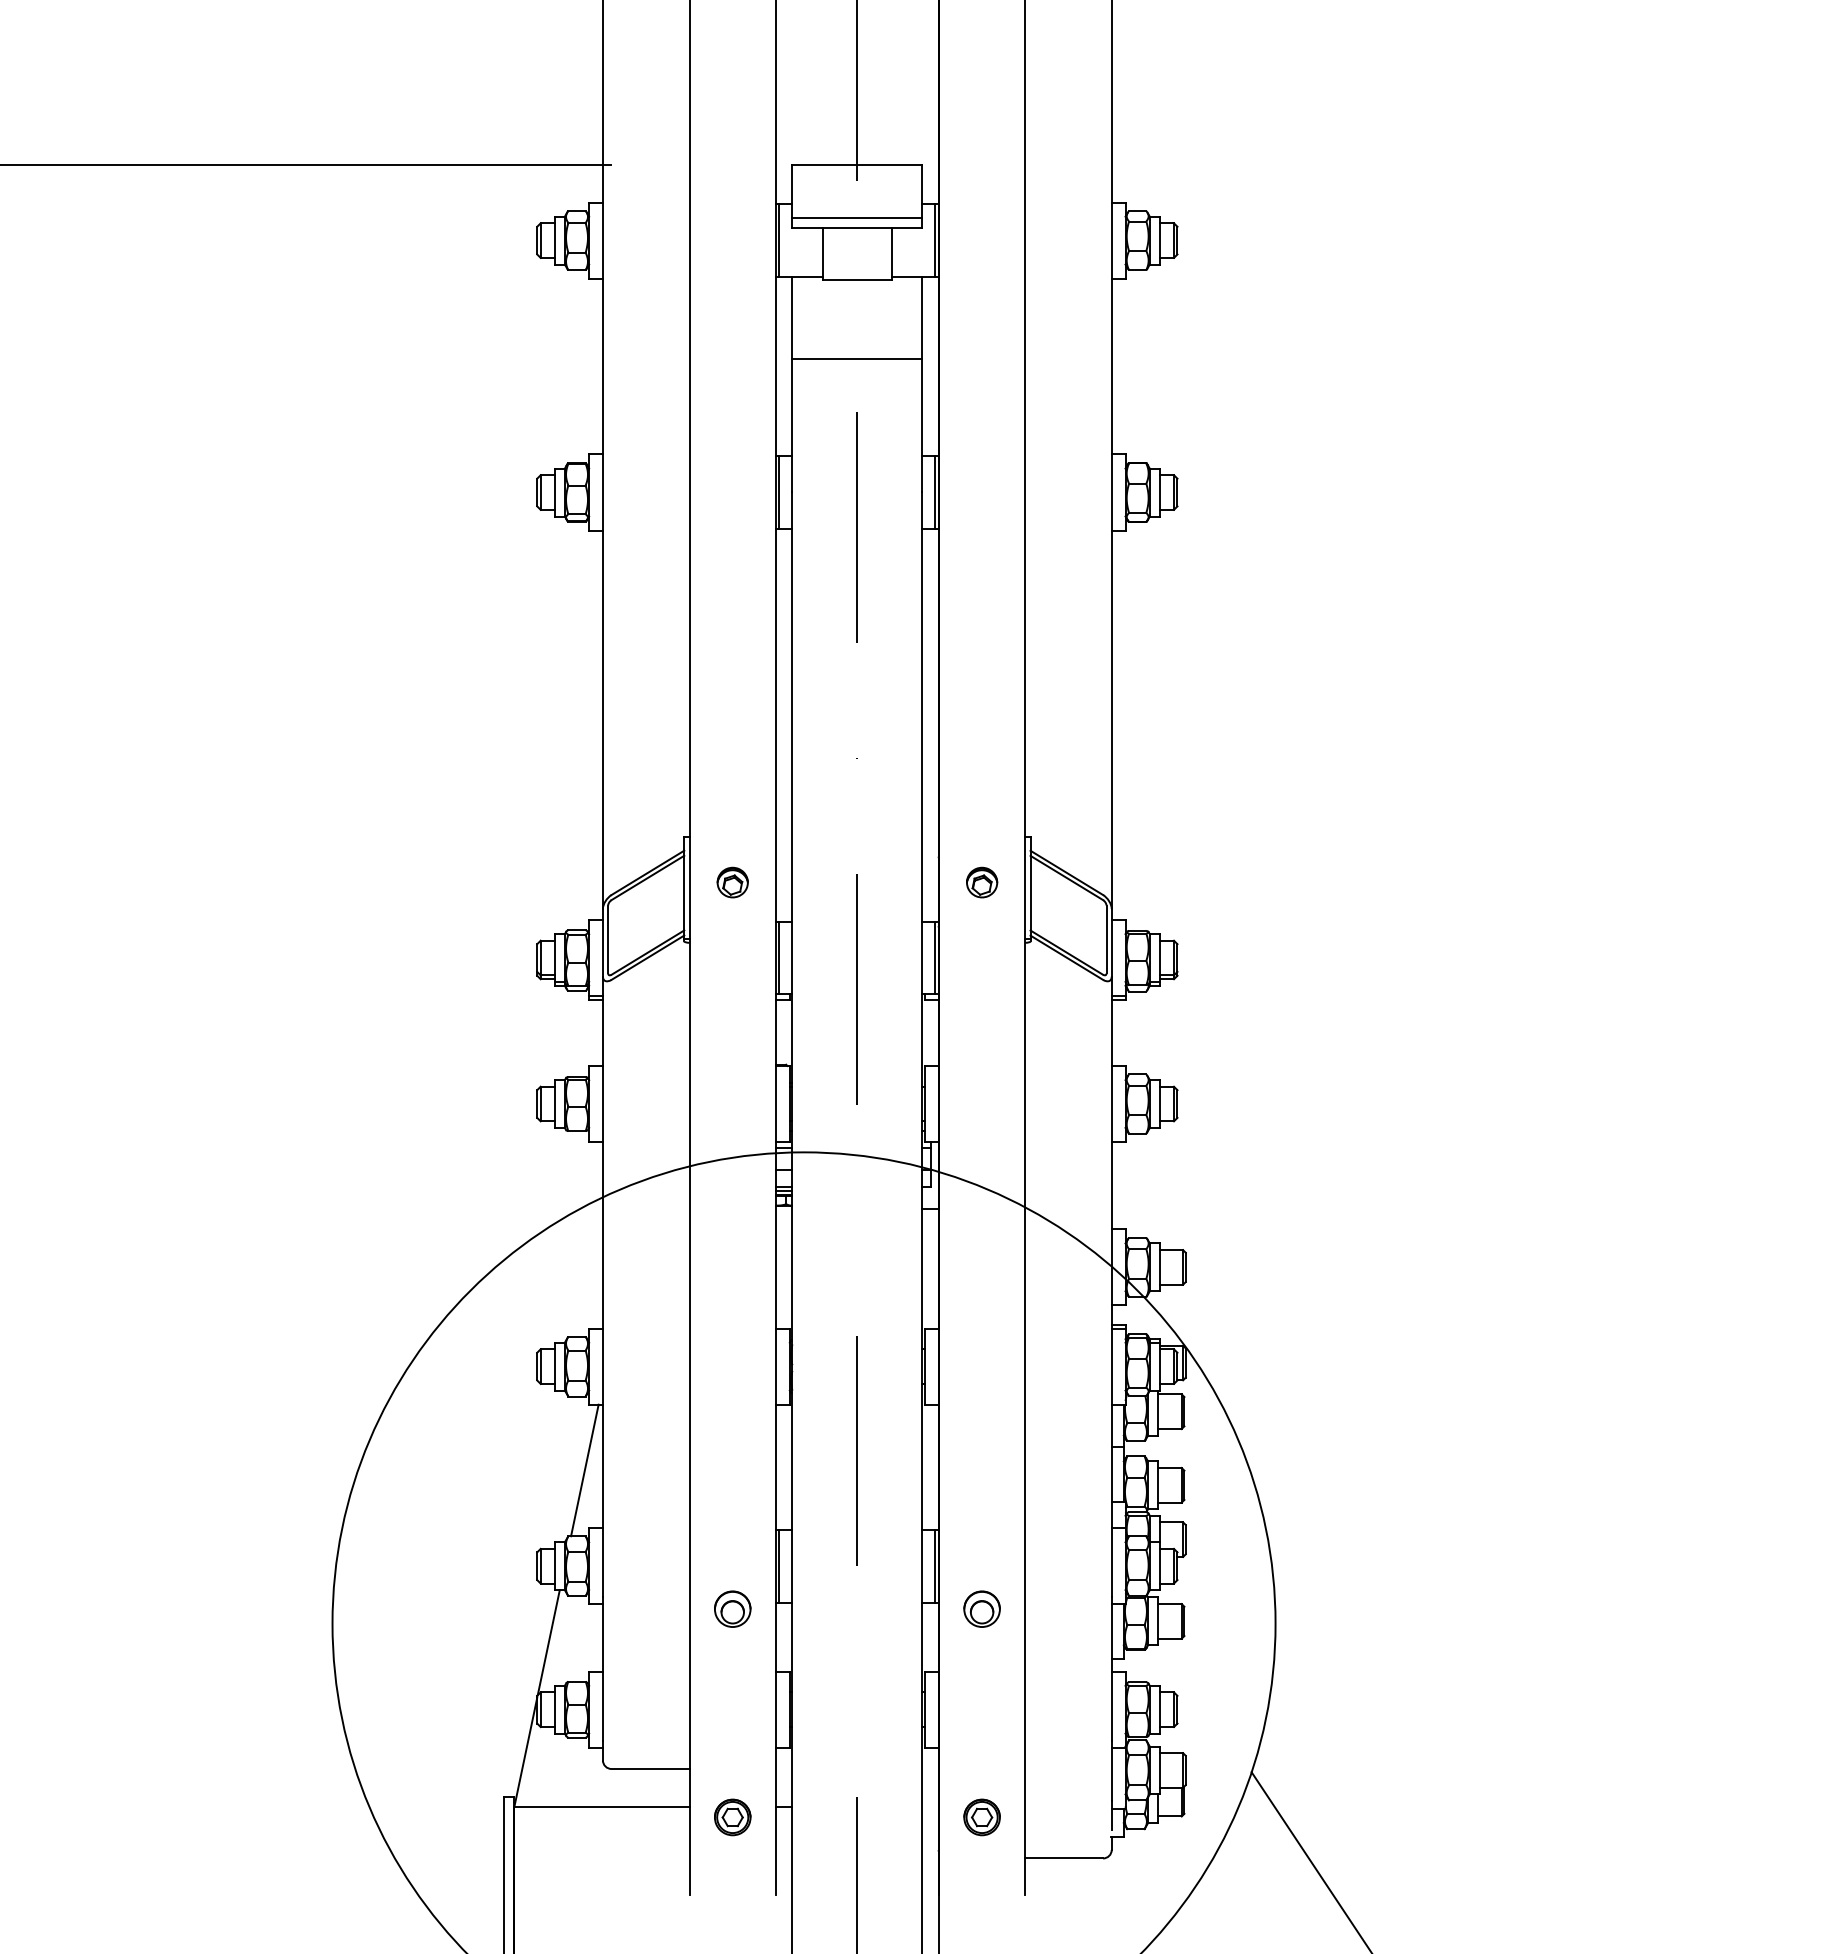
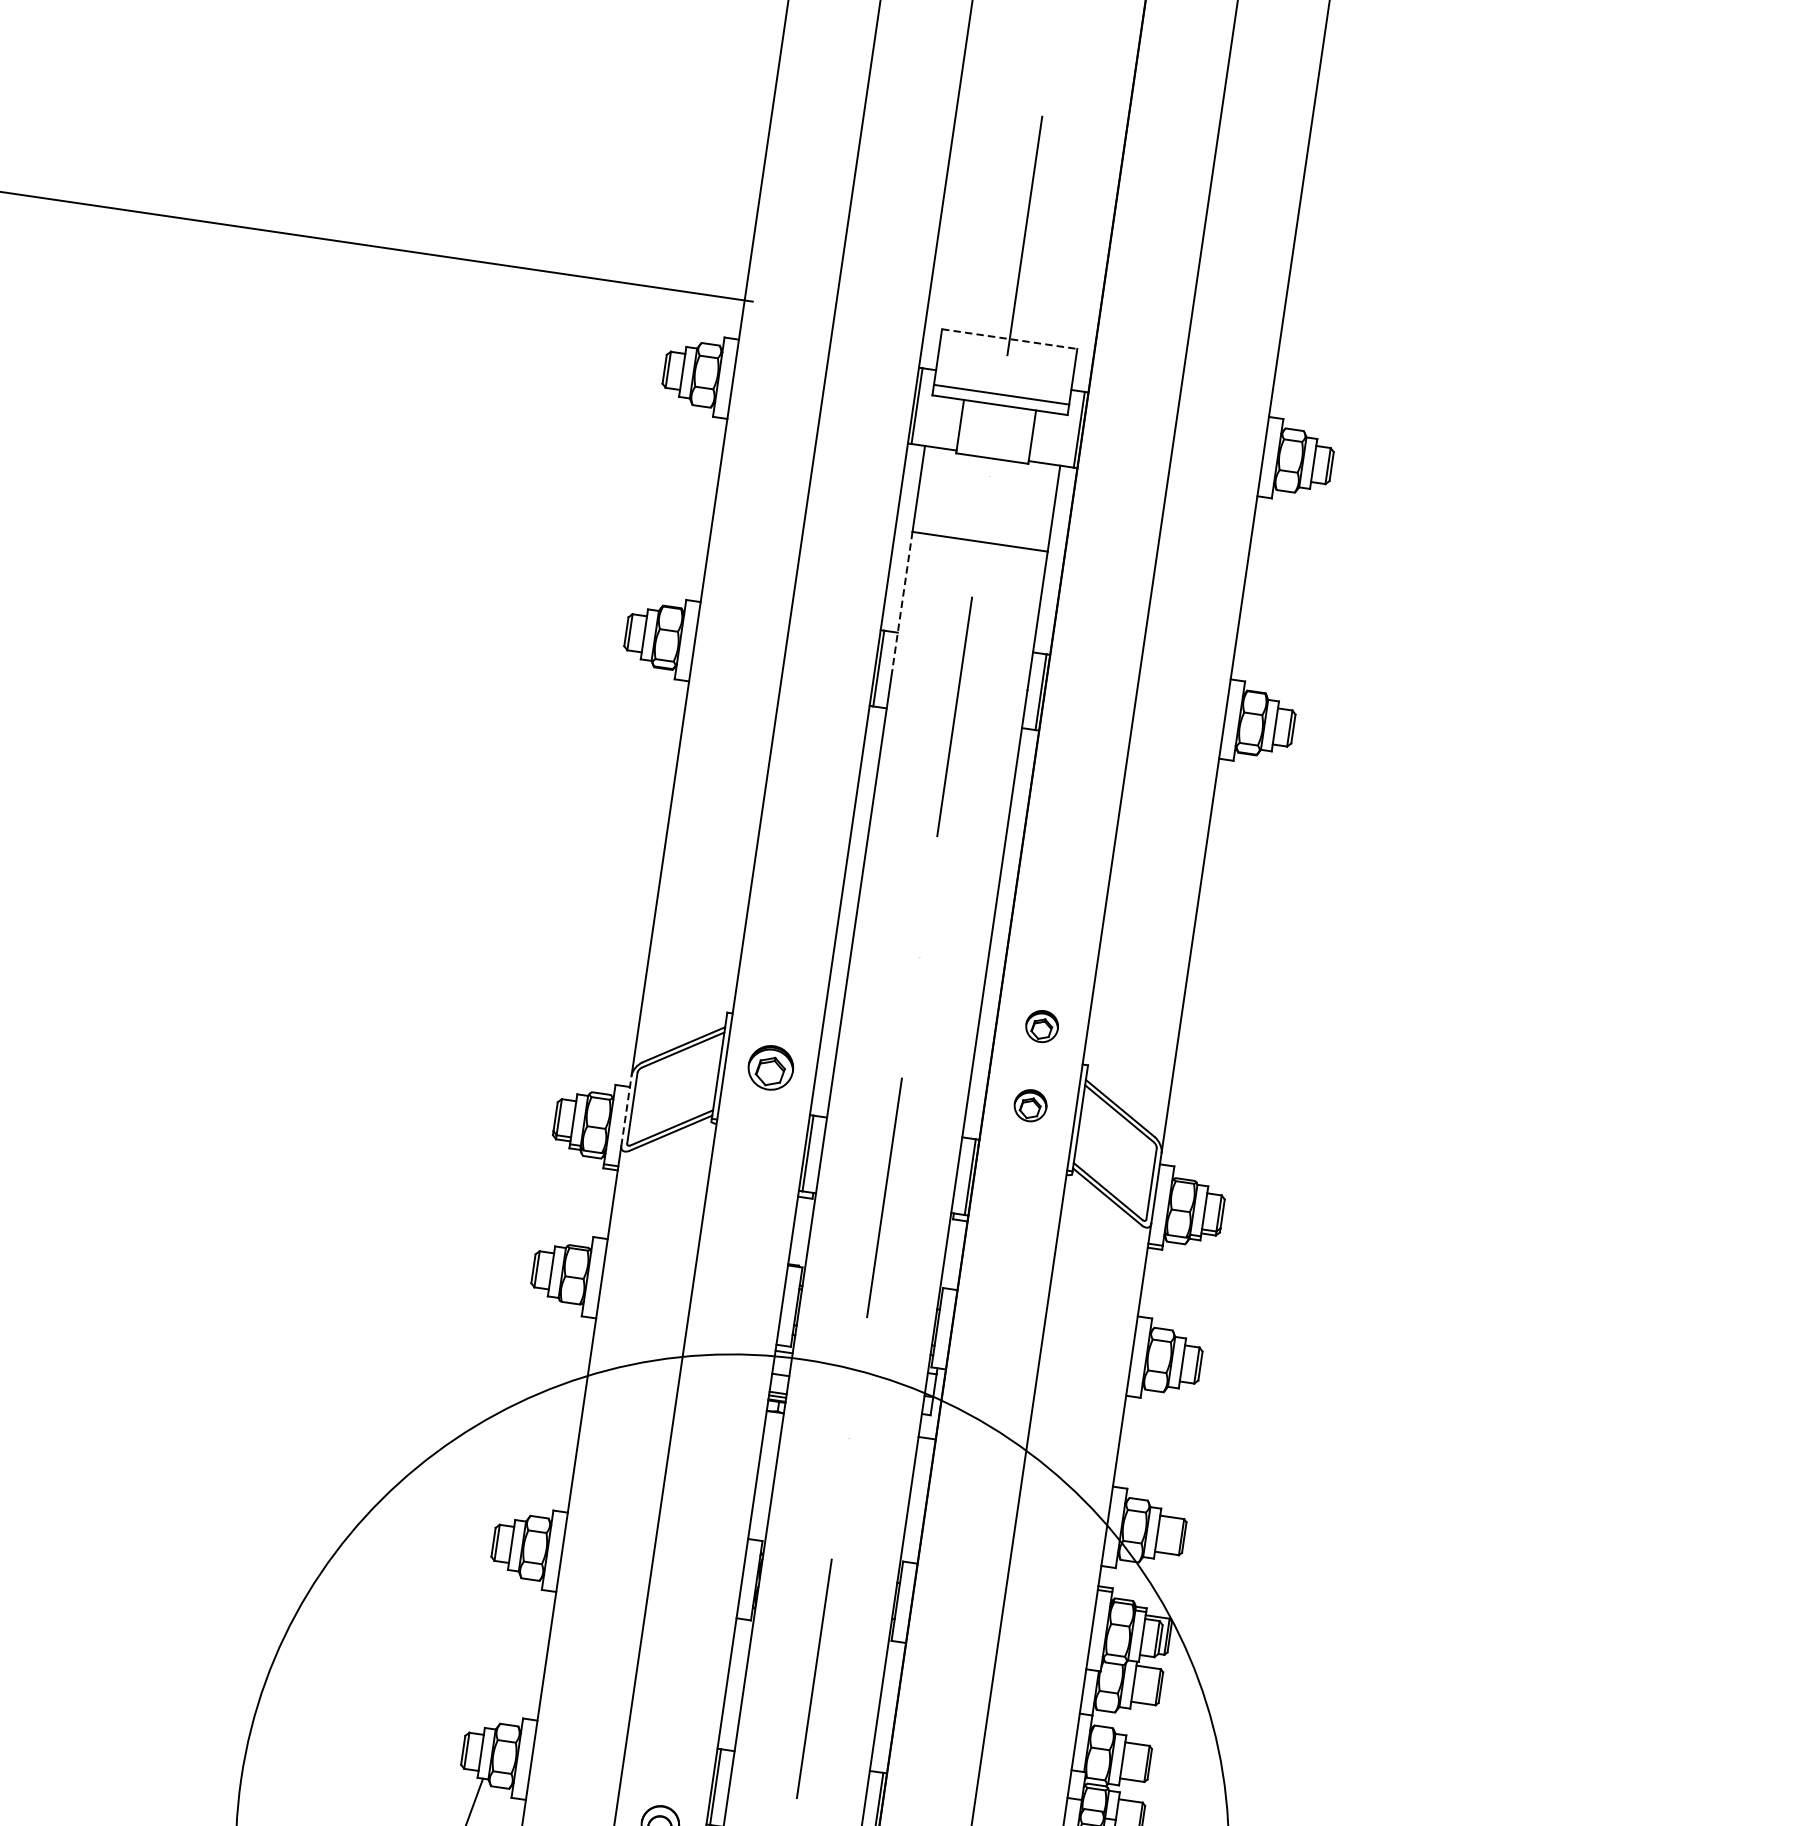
line: (857, 164) -> (1009, 338), solid -> dashed
line: (792, 426) -> (902, 601), solid -> dashed
part: (982, 806) -> (1042, 1026), added
part: (732, 882) -> (770, 1067), size x1.4
line: (602, 942) -> (626, 1110), solid -> dashed
line: (584, 1470) -> (527, 1657), removed

